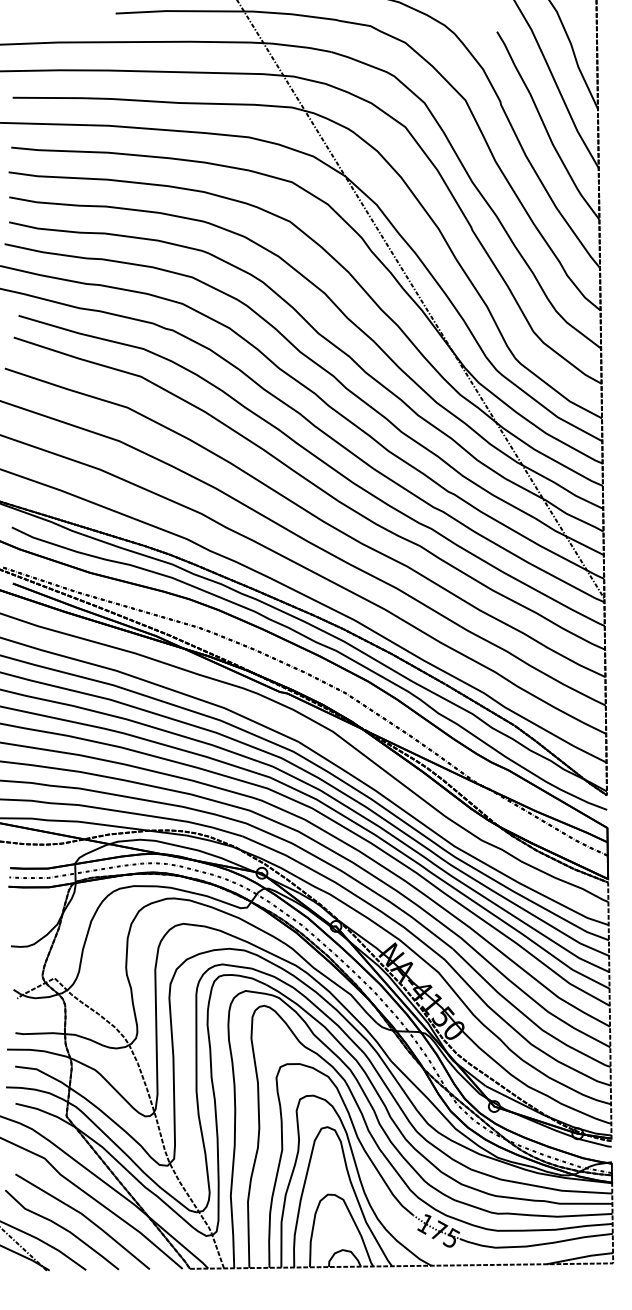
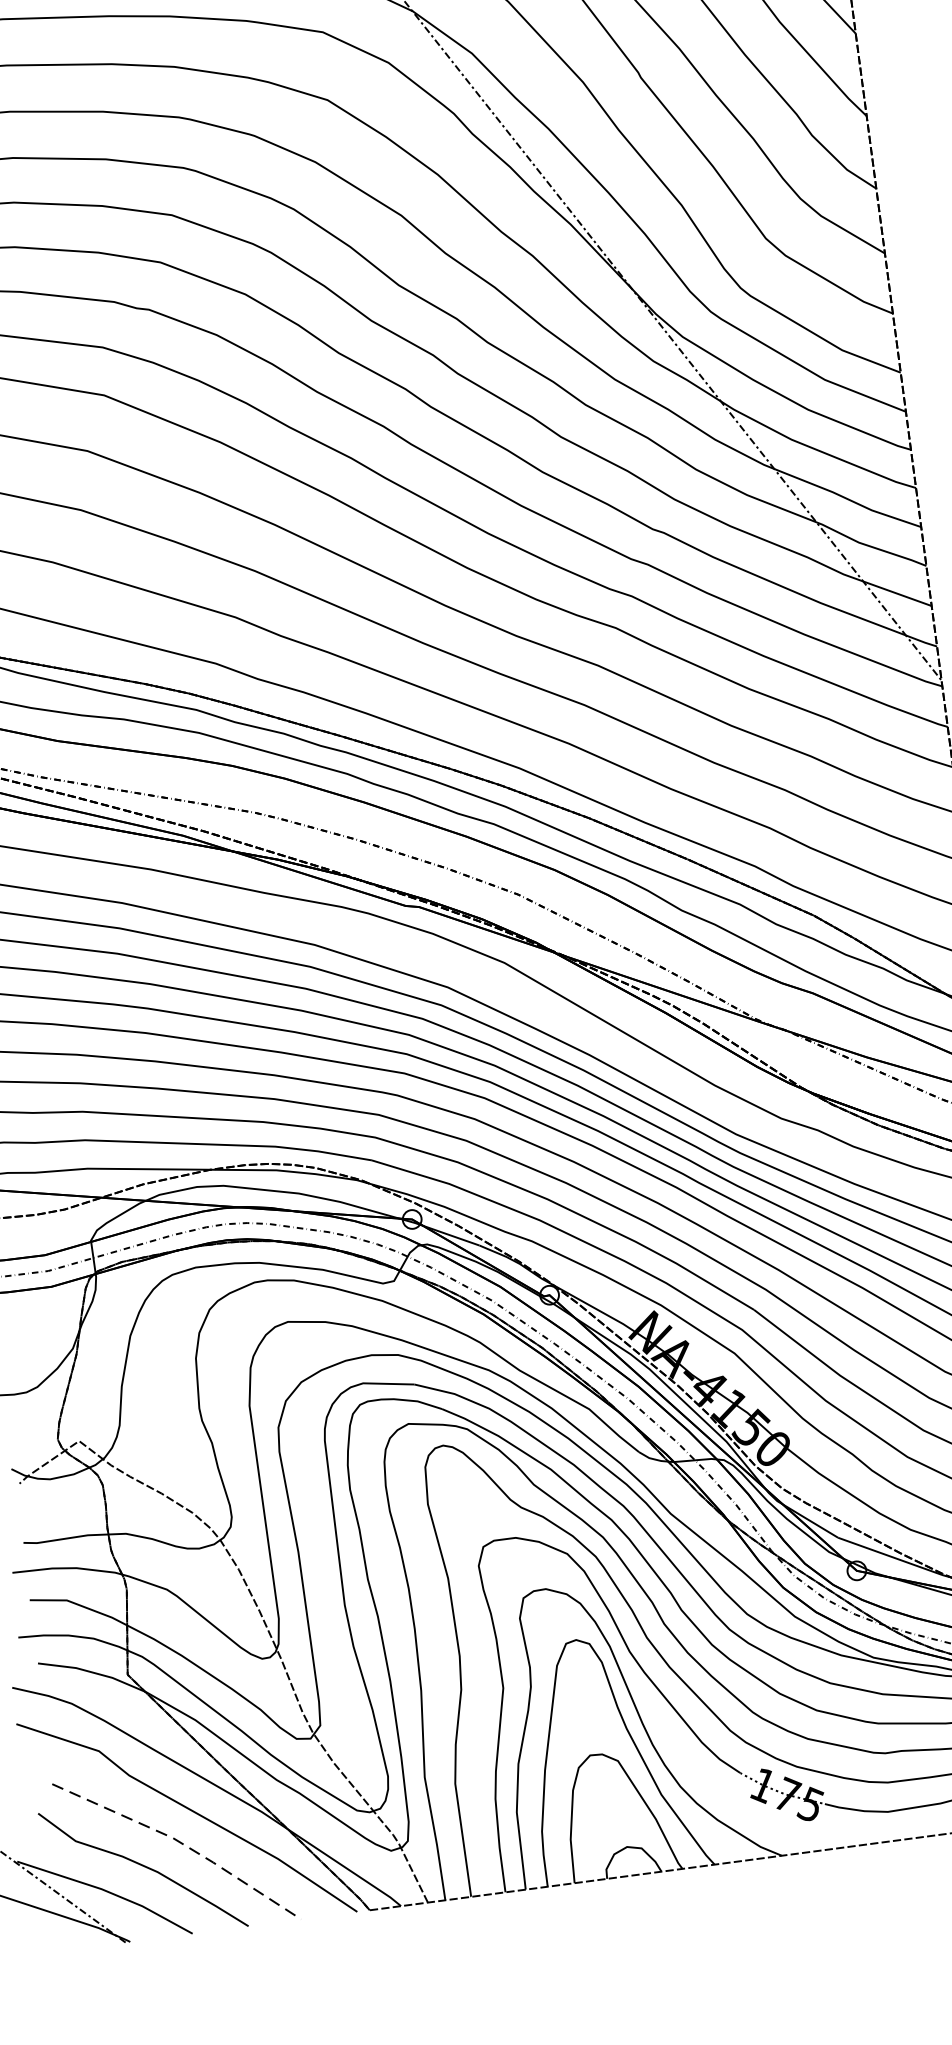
line: (86, 1217) -> (182, 1843), solid -> dashed

